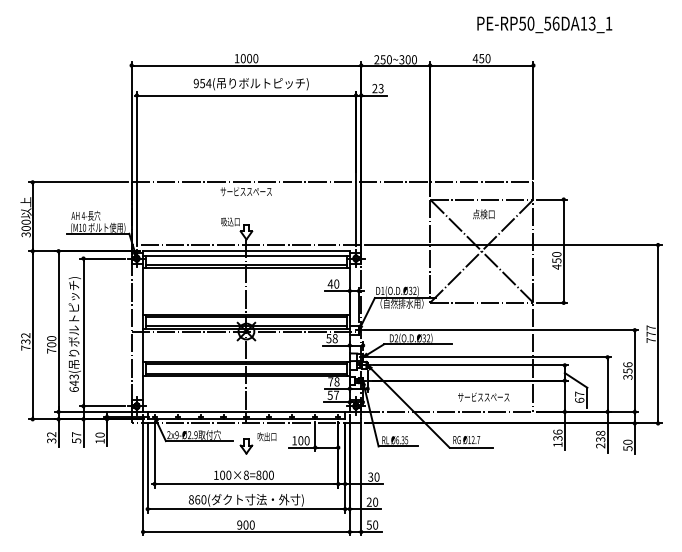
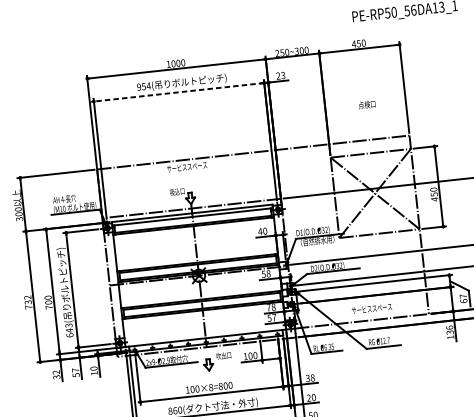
line: (246, 95) -> (179, 92), solid -> dashed
text: (483, 214) -> (366, 104), moved
text: (483, 396) -> (371, 308), moved
text: (376, 477) -> (312, 378), 30 -> 38

